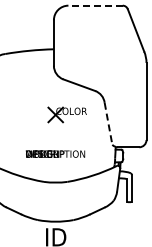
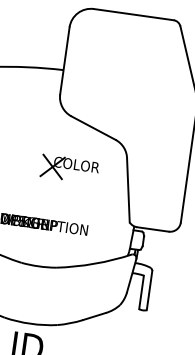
line: (95, 5) -> (133, 14), dashed -> solid
line: (108, 124) -> (128, 191), dashed -> solid

